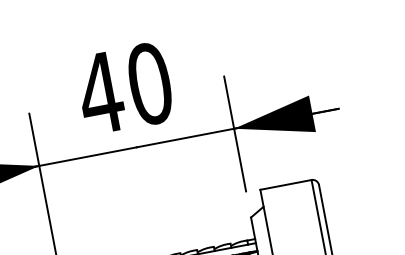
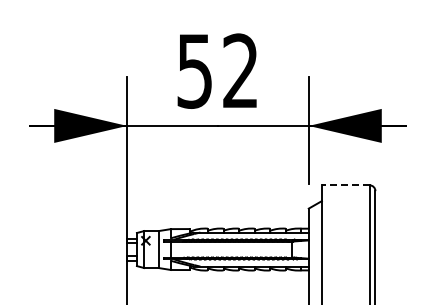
text: (123, 88) -> (216, 70), 40 -> 52
line: (285, 185) -> (345, 185), solid -> dashed

